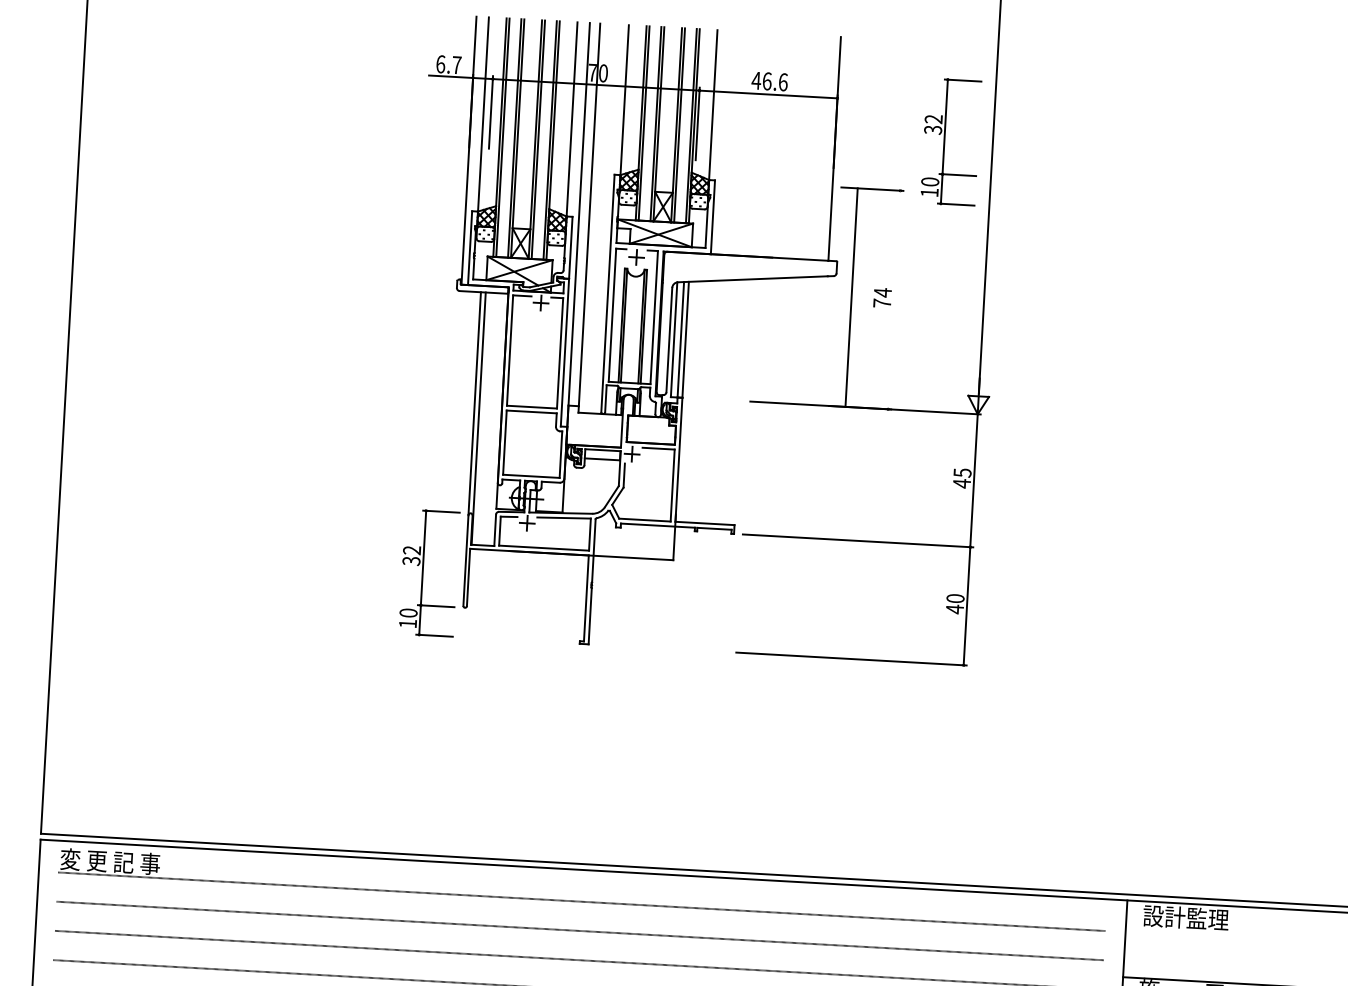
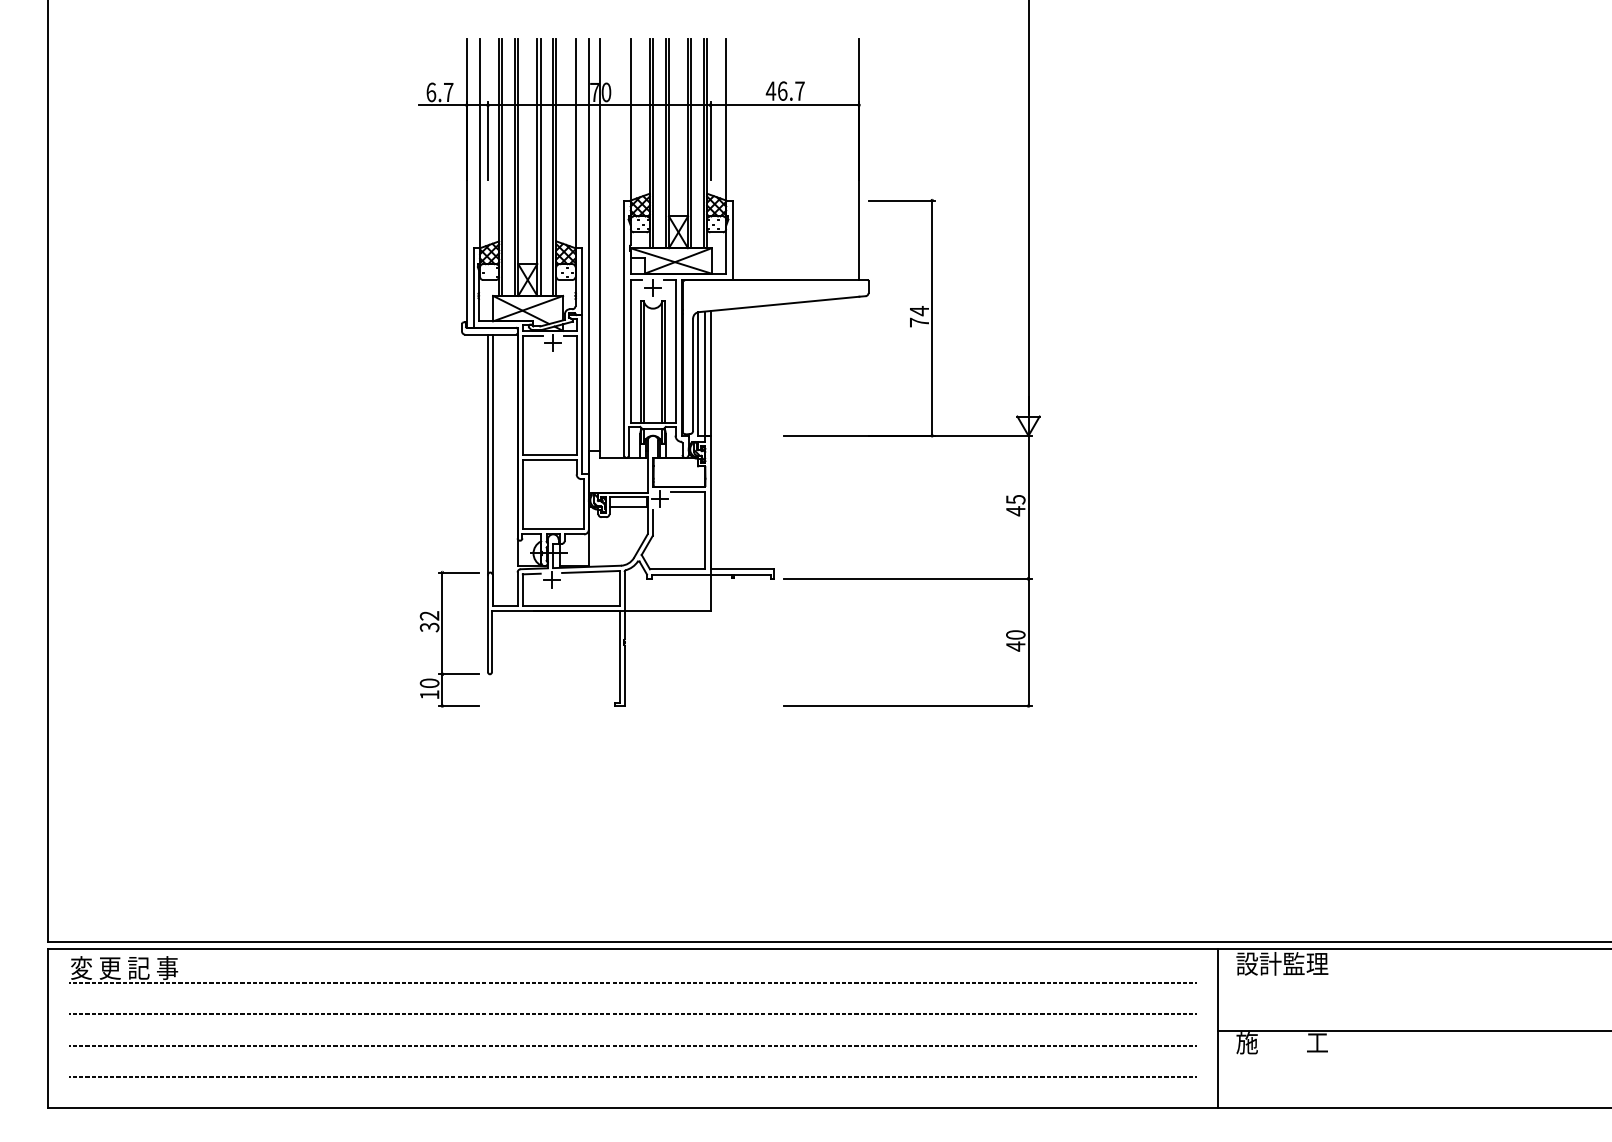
text: (782, 81) -> (799, 90), 46.6 -> 46.7
part: (944, 140) -> (976, 144), removed
line: (851, 297) -> (932, 317), moved

